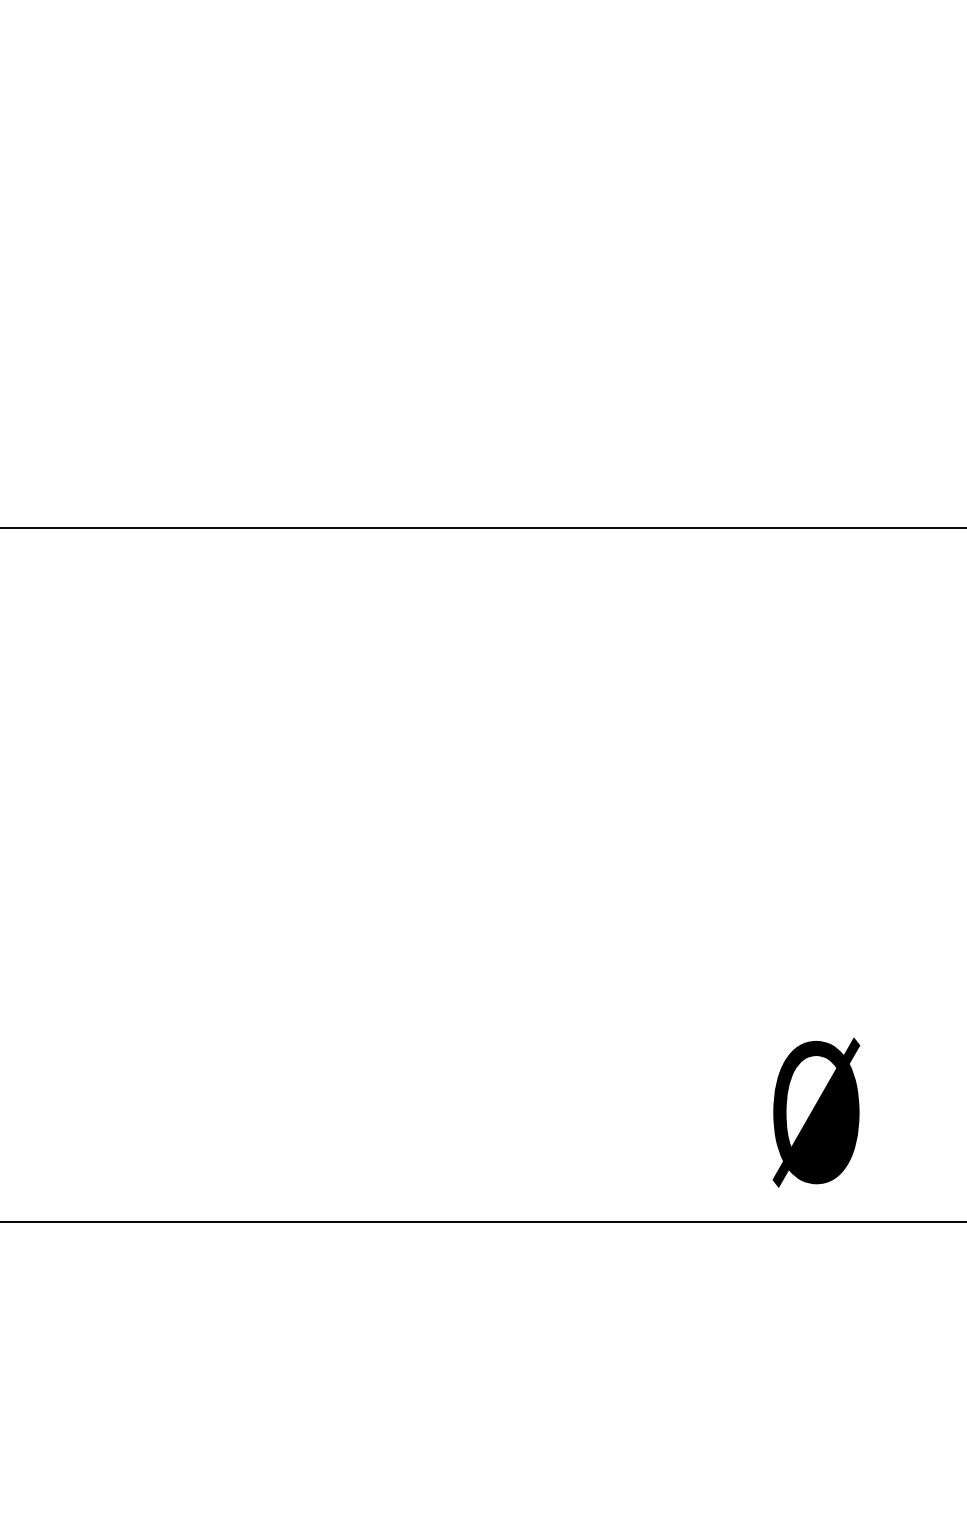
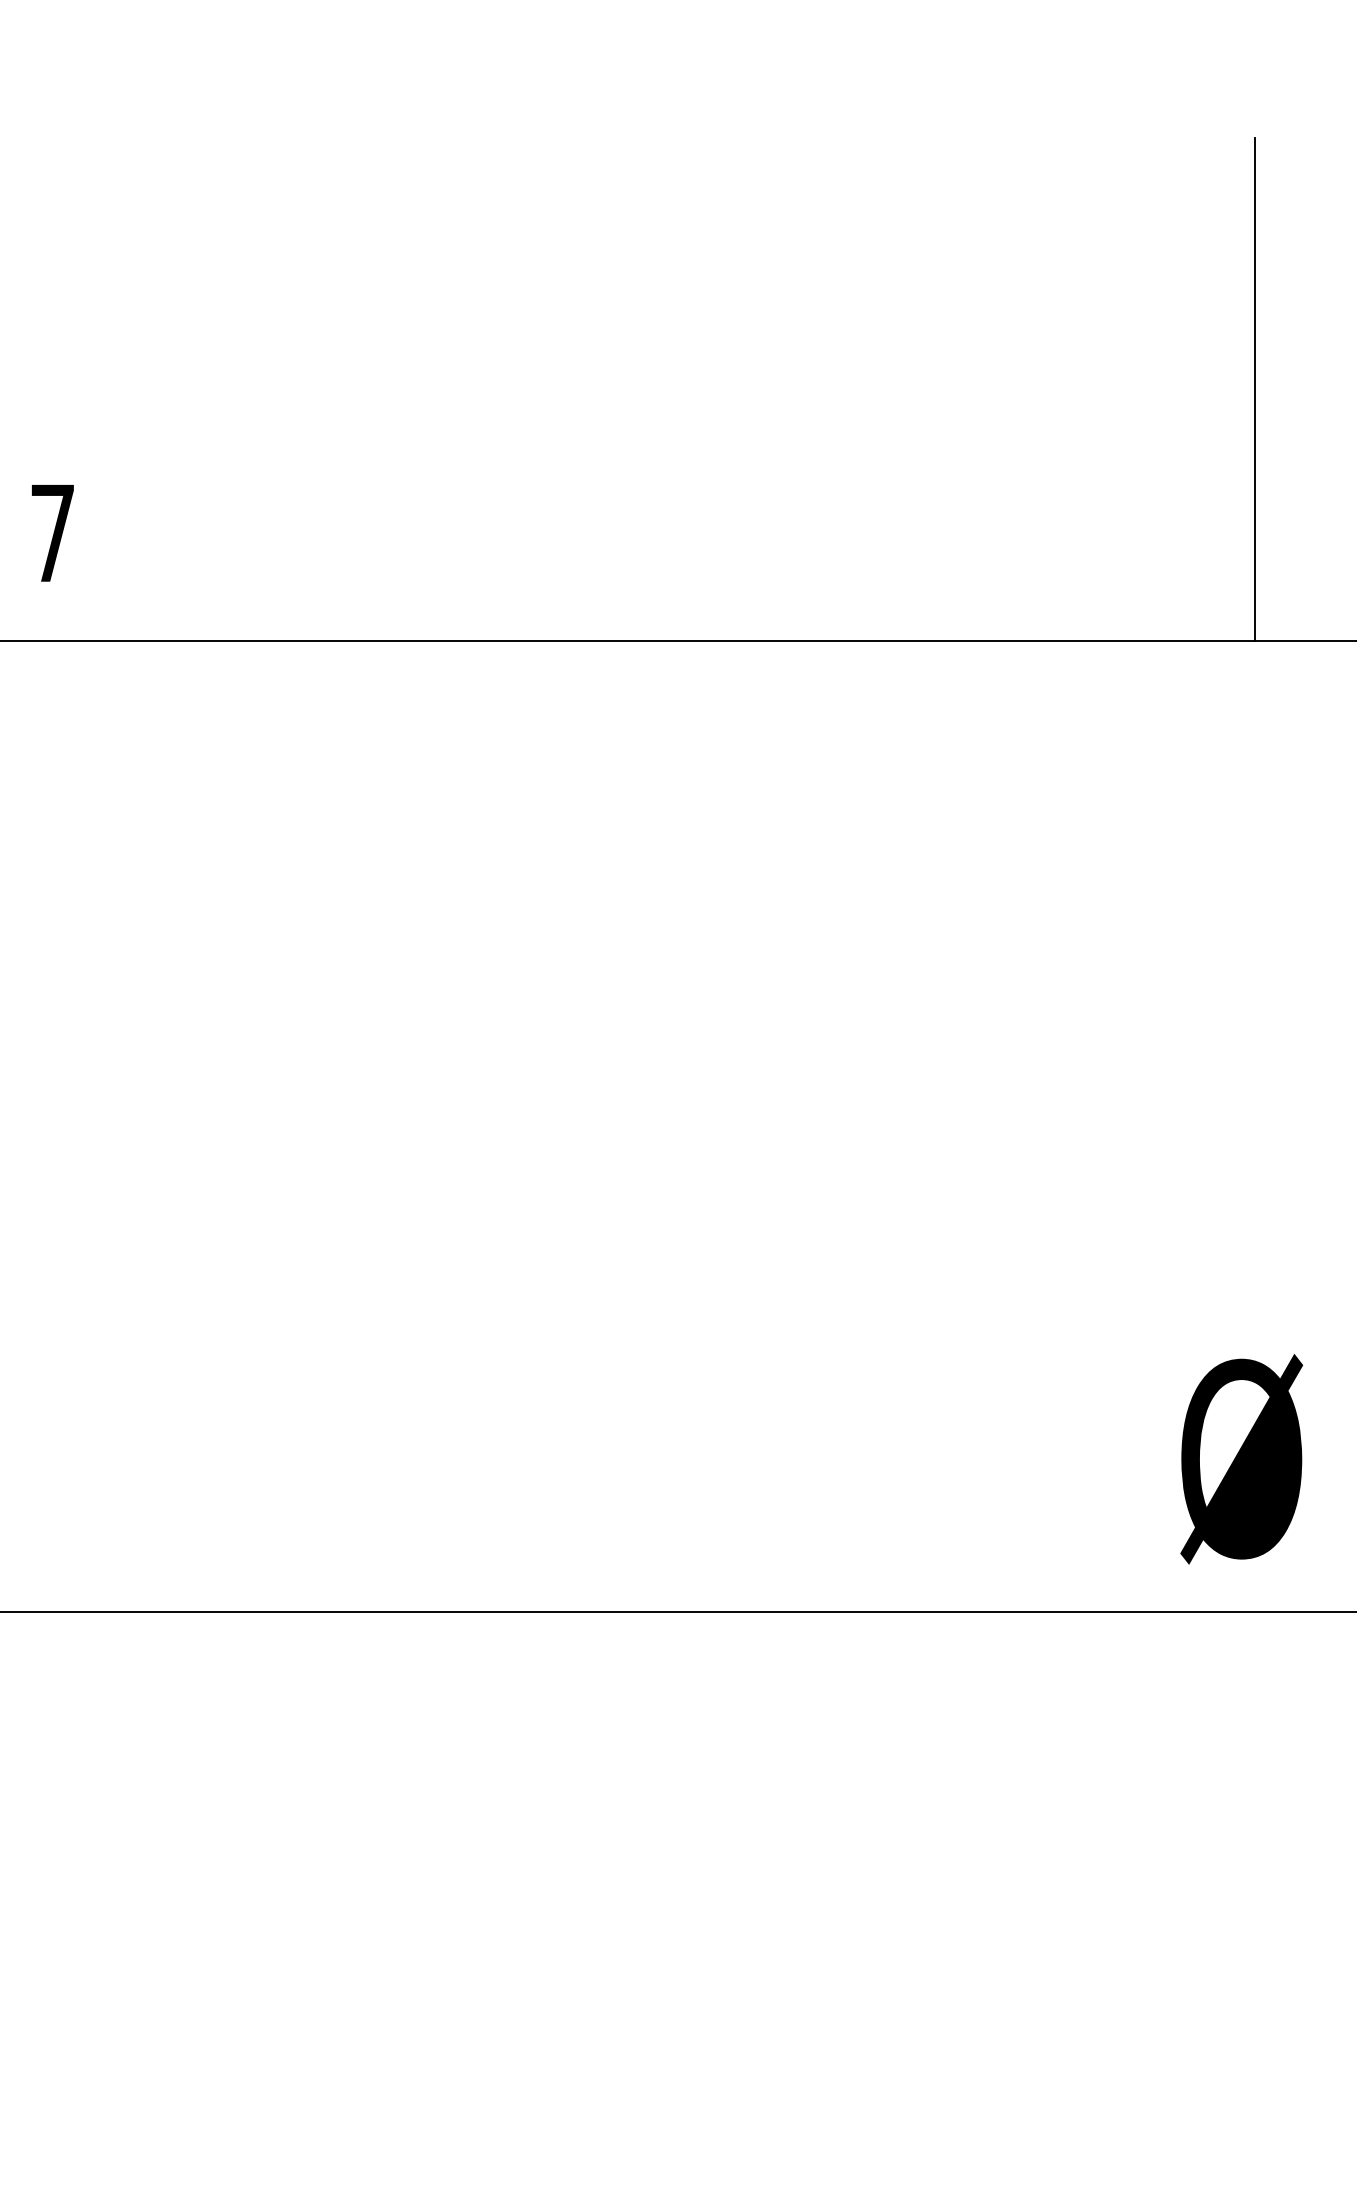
line: (825, 348) -> (1254, 388), added

